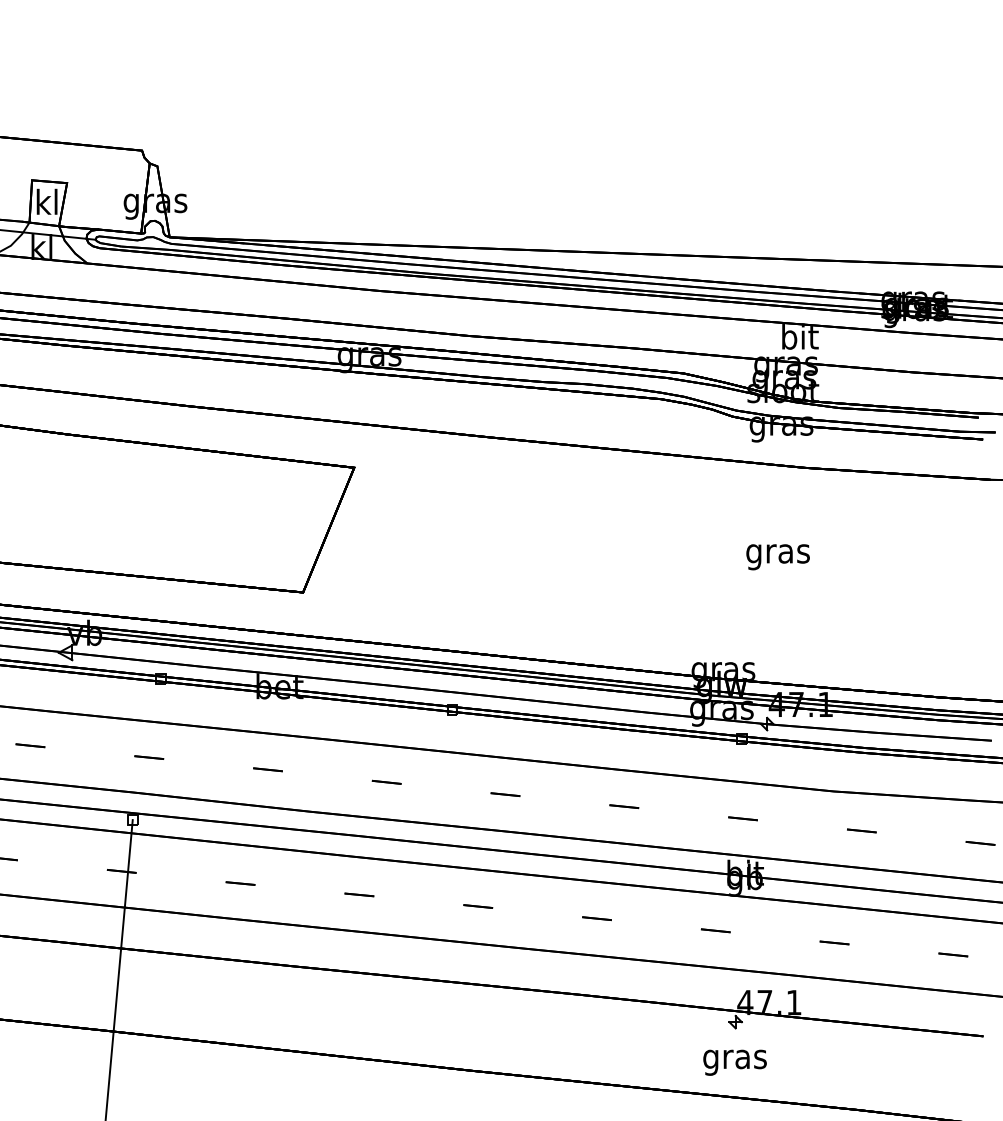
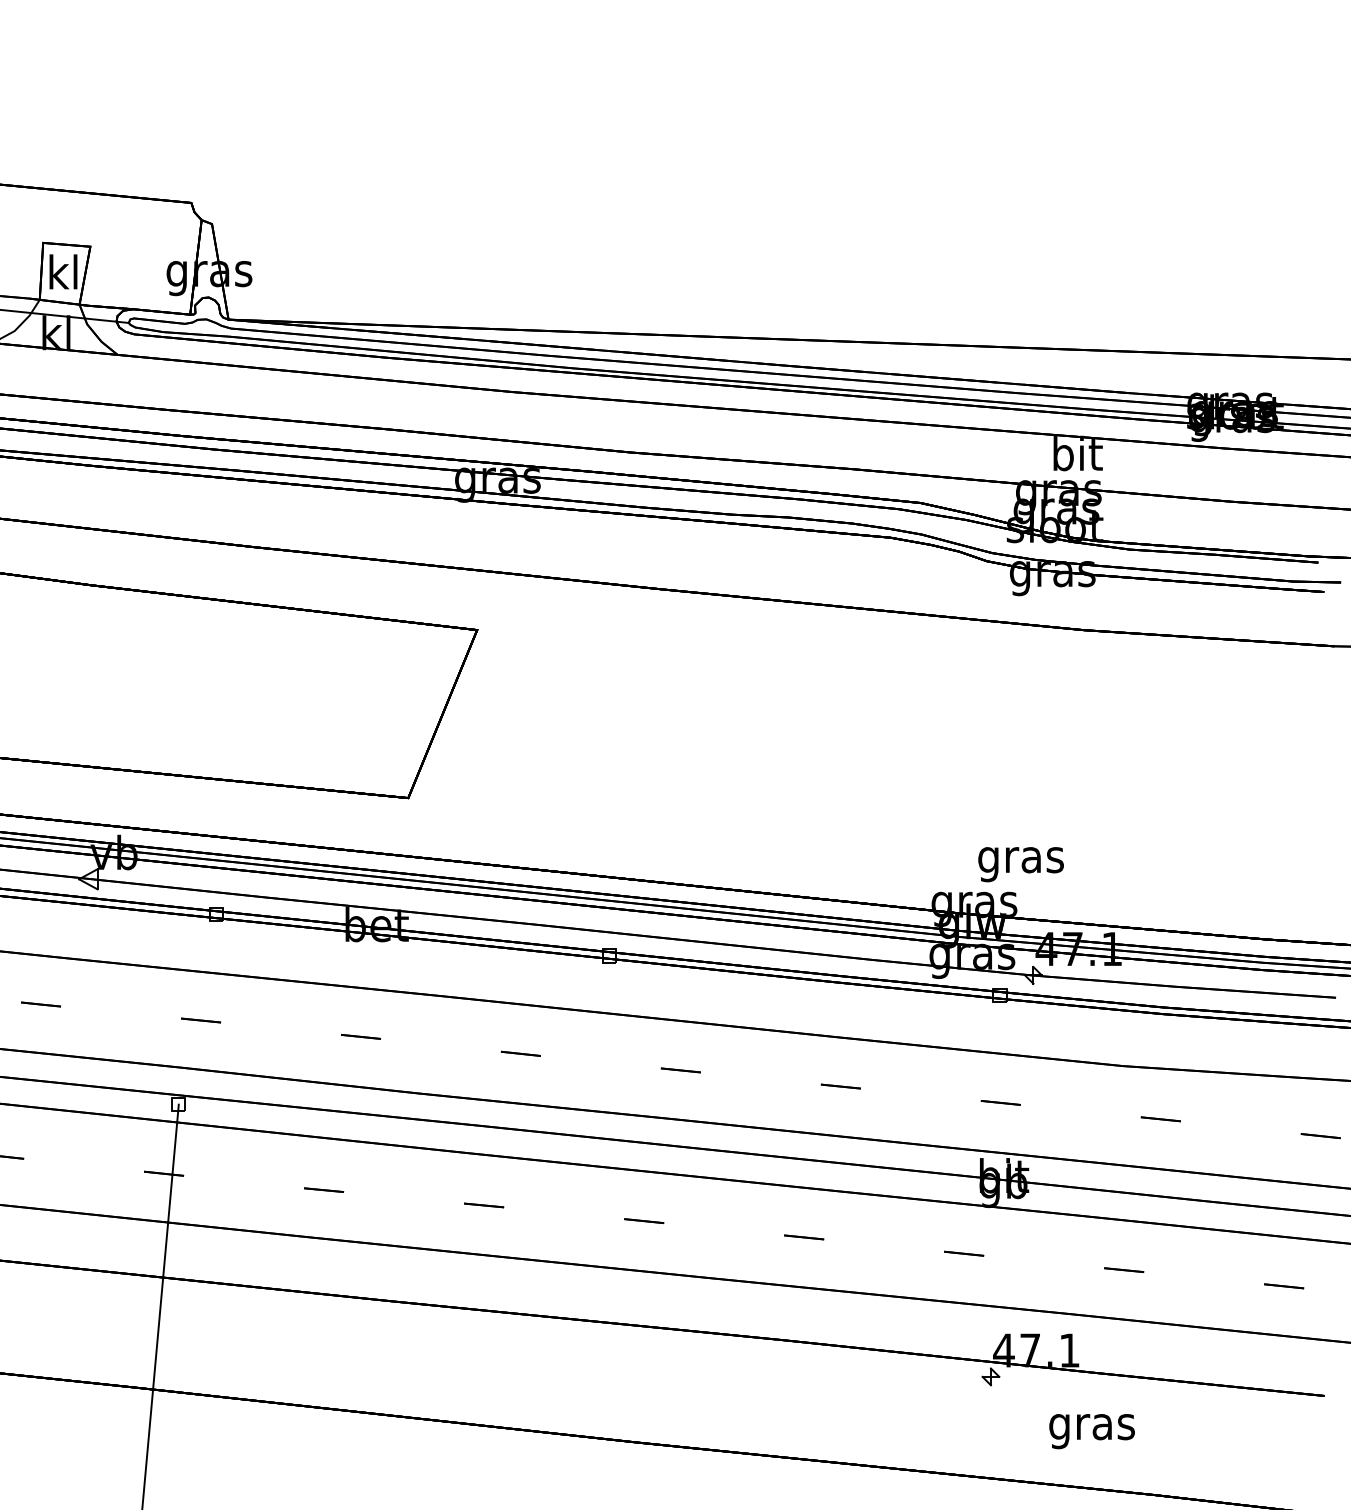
text: (777, 557) -> (1020, 864), moved
text: (734, 1062) -> (1091, 1431), moved

